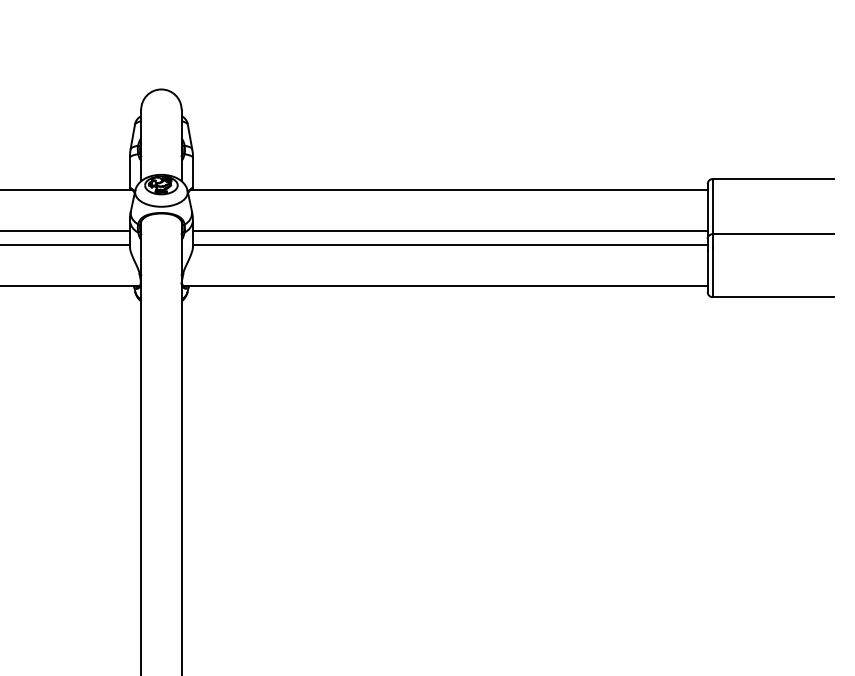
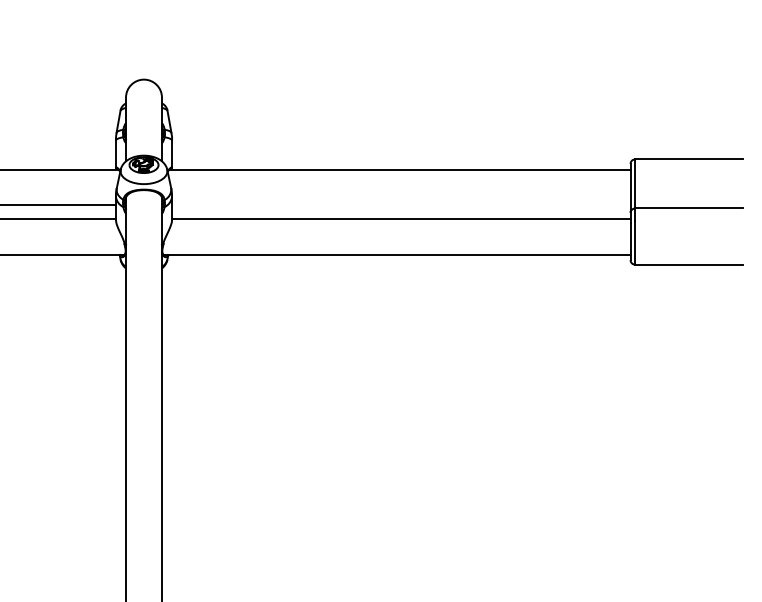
line: (449, 230) -> (400, 205), removed

